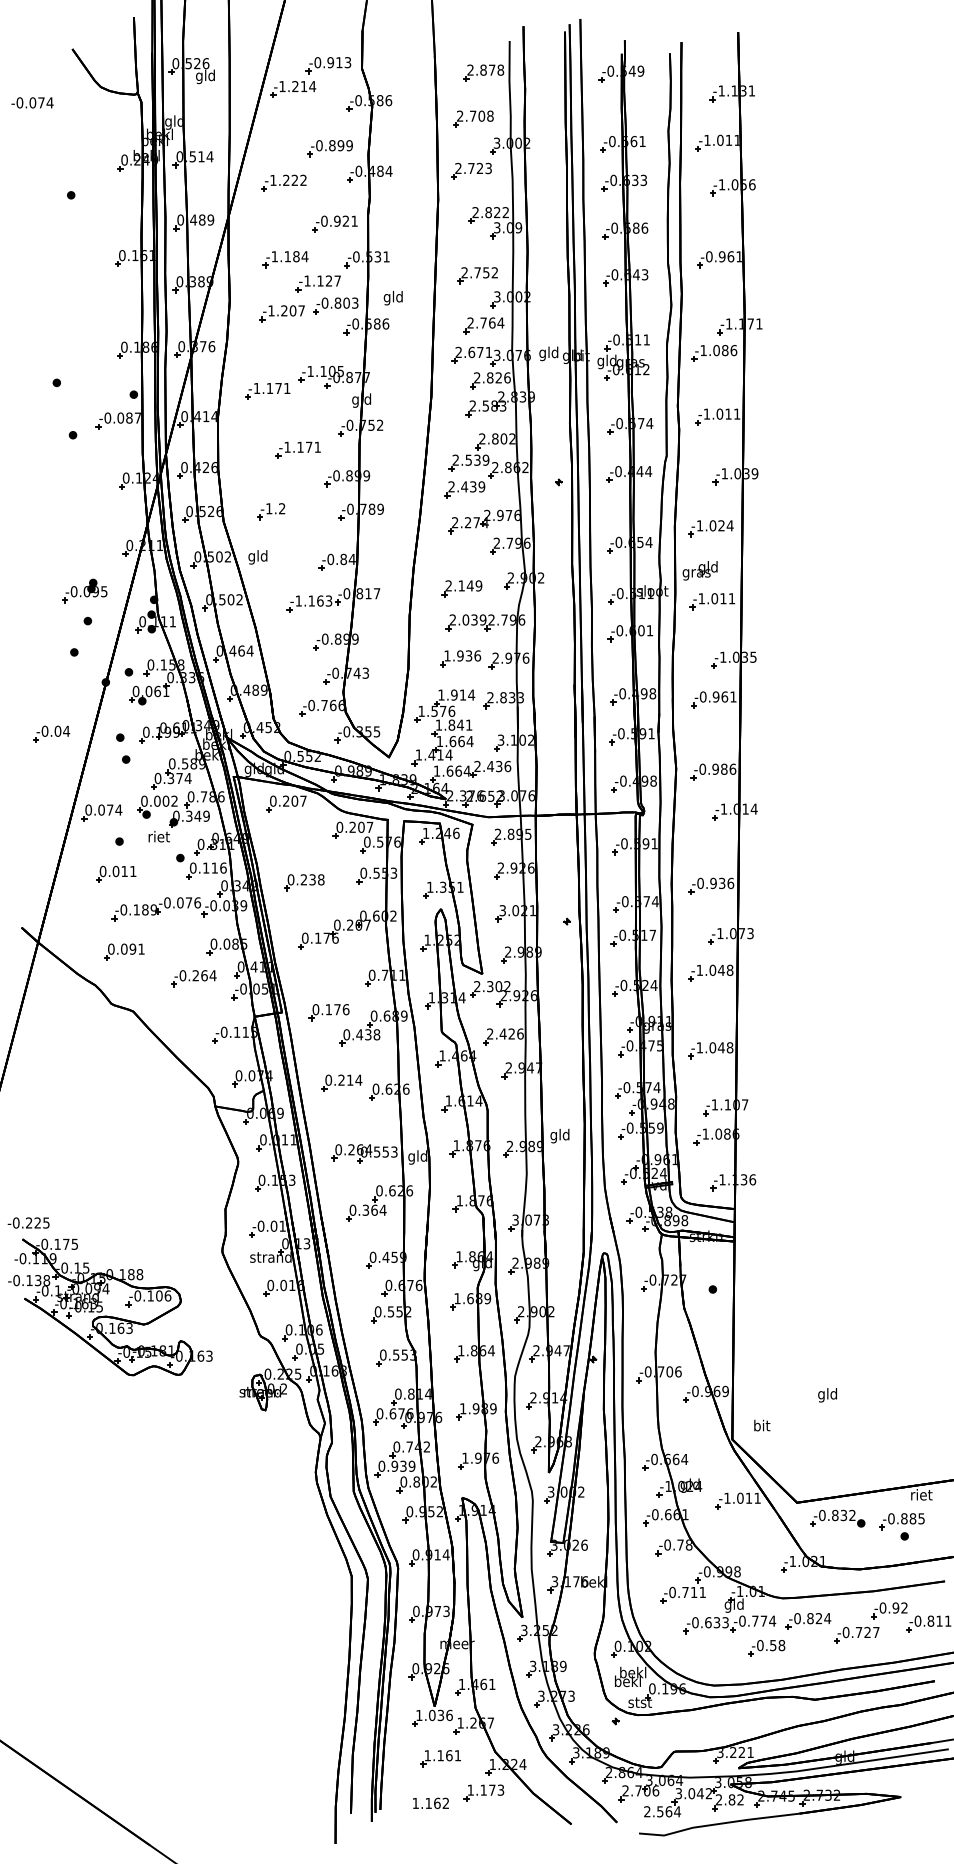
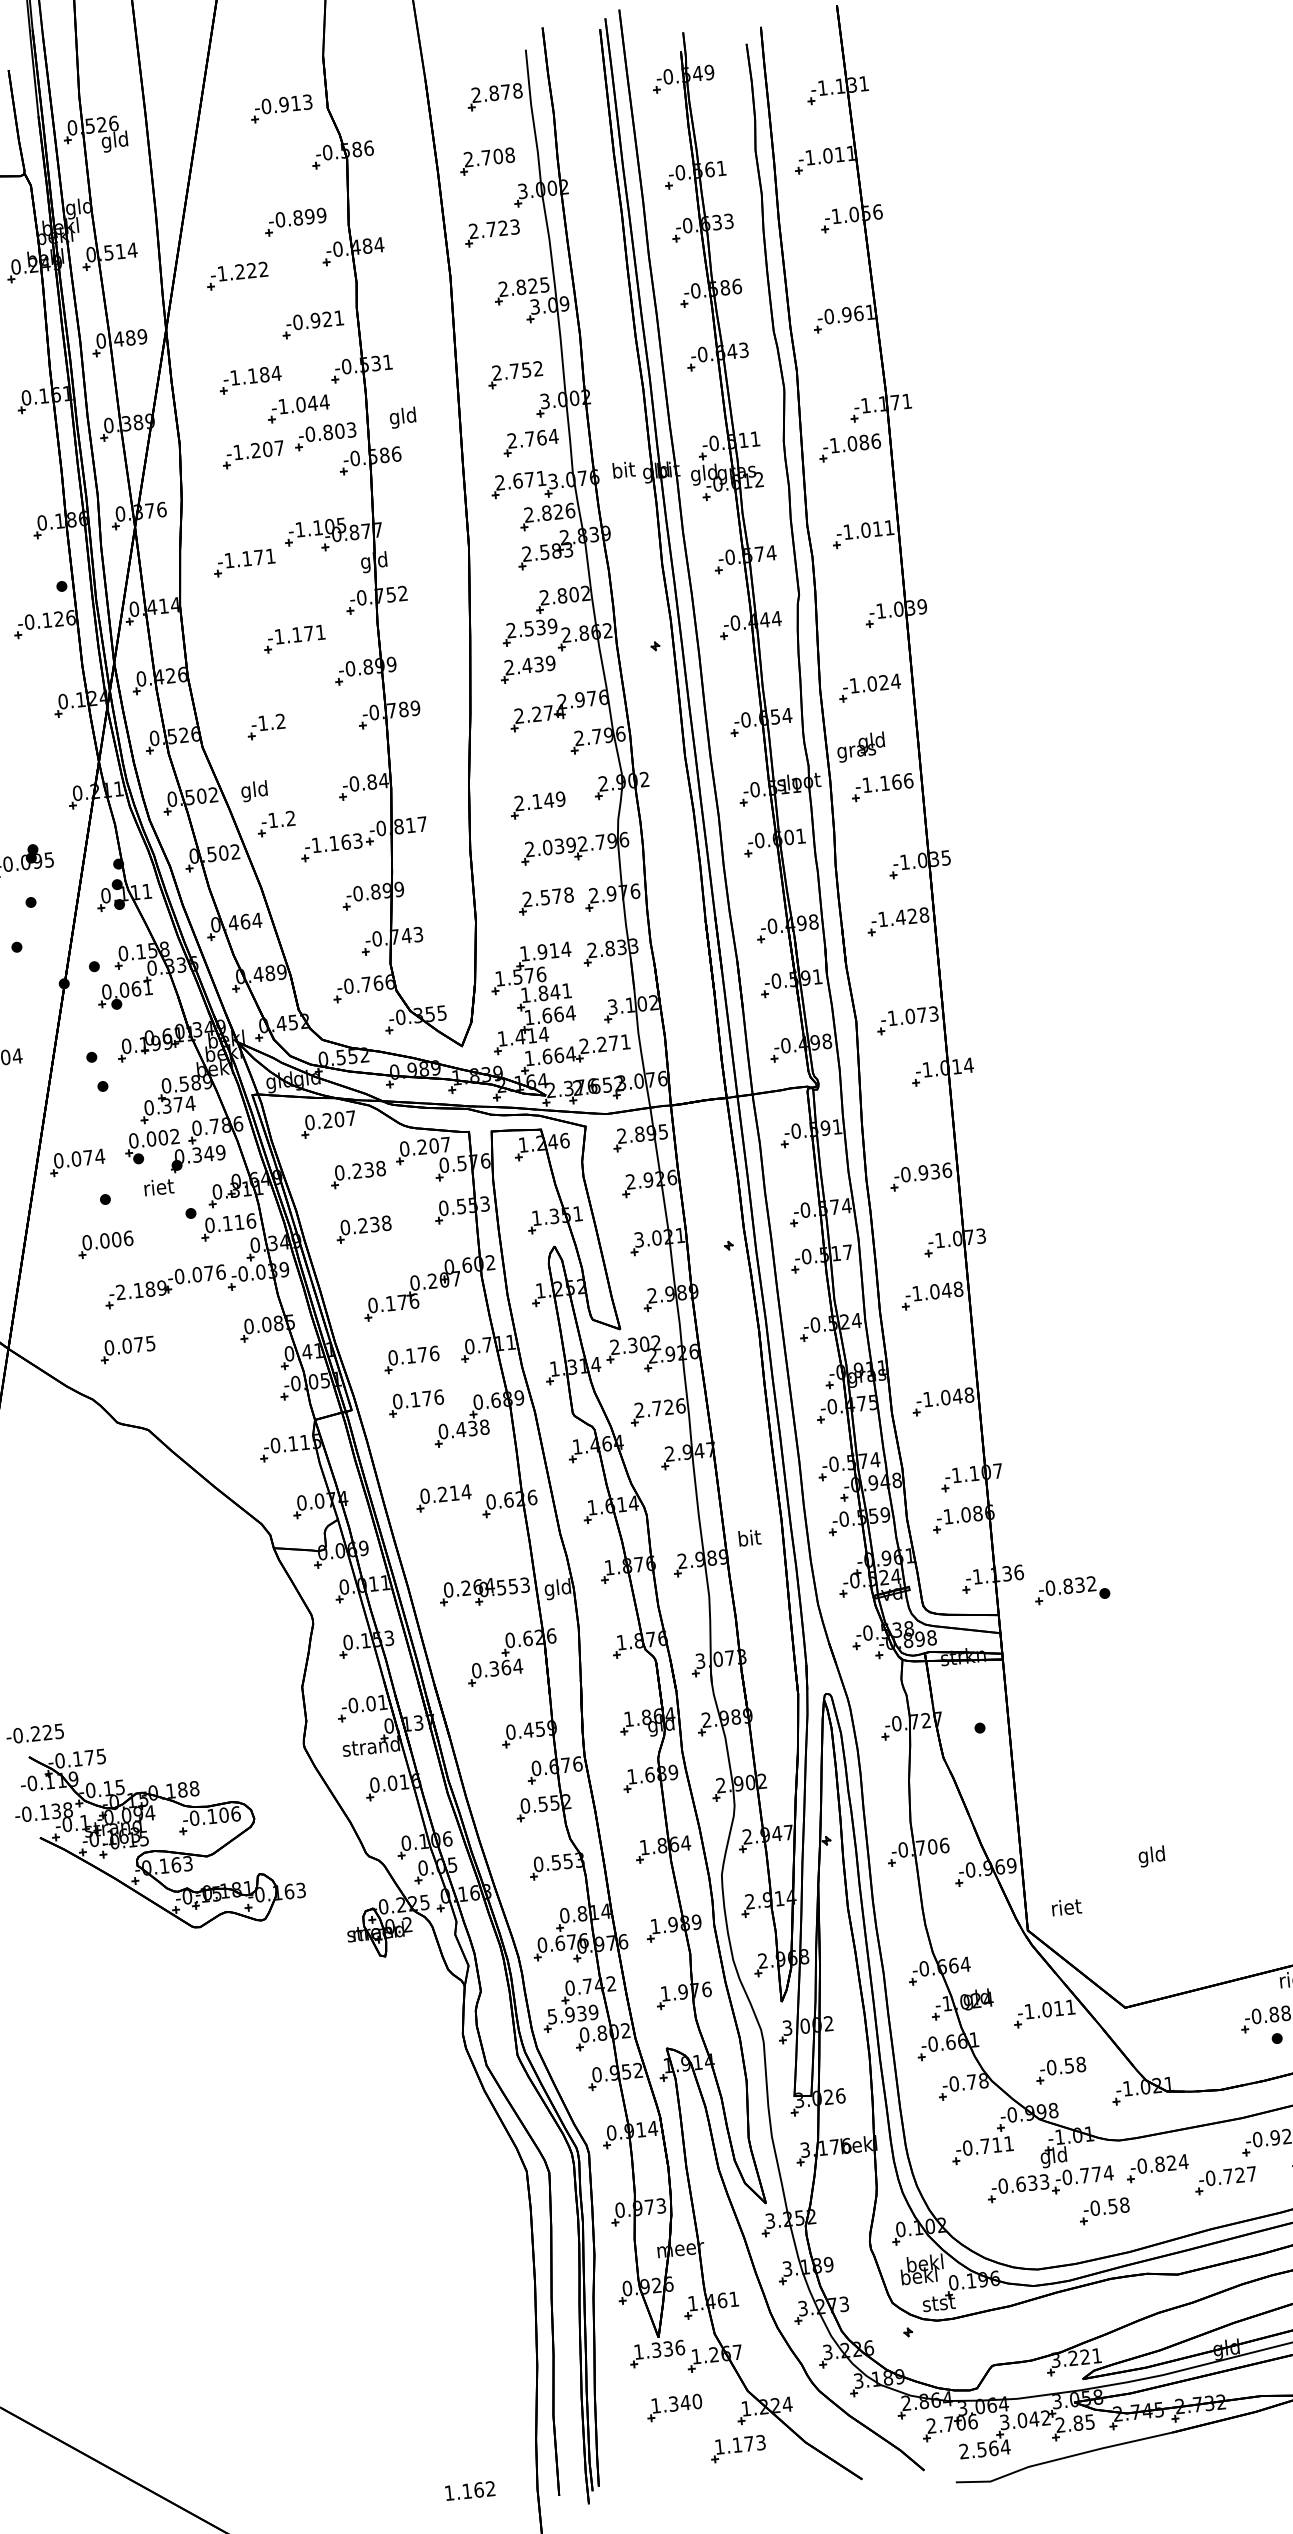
part: (293, 89) -> (237, 146), removed
text: (505, 212) -> (544, 284), 2.822 -> 2.825
text: (329, 280) -> (313, 402), -1.127 -> -1.044
text: (548, 353) -> (622, 471), gld -> bit
text: (128, 417) -> (57, 618), -0.087 -> -0.126
part: (271, 582) -> (276, 823), added
text: (723, 598) -> (896, 781), -1.011 -> -1.166
text: (462, 655) -> (548, 896), 1.936 -> 2.578
text: (717, 696) -> (902, 916), -0.961 -> -1.428
text: (499, 766) -> (614, 1043), 2.436 -> 2.271
text: (717, 768) -> (912, 1015), -0.986 -> -1.073
part: (304, 842) -> (358, 1174), added
text: (128, 871) -> (121, 1239), 0.011 -> 0.006
text: (123, 909) -> (120, 1291), -0.189 -> -2.189
text: (136, 948) -> (143, 1343), 0.091 -> 0.075
part: (193, 978) -> (225, 1376), removed
part: (328, 980) -> (410, 1359), added
text: (502, 1033) -> (656, 1407), 2.426 -> 2.726
text: (559, 1135) -> (748, 1539), gld -> bit
text: (761, 1425) -> (1065, 1907), bit -> riet
text: (381, 1465) -> (551, 2015), 0.939 -> 5.939
part: (837, 1518) -> (1071, 1590), moved
part: (745, 1543) -> (1060, 2070), added
text: (432, 1715) -> (656, 2350), 1.036 -> 1.336
text: (449, 1755) -> (685, 2402), 1.161 -> 1.340
text: (740, 1799) -> (1089, 2421), 2.82 -> 2.85
text: (430, 1802) -> (469, 2489), moved

